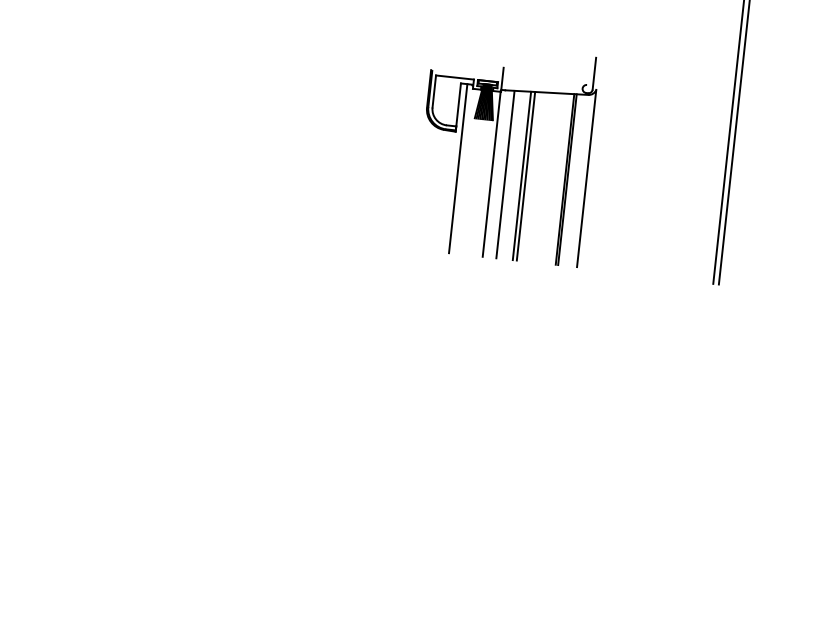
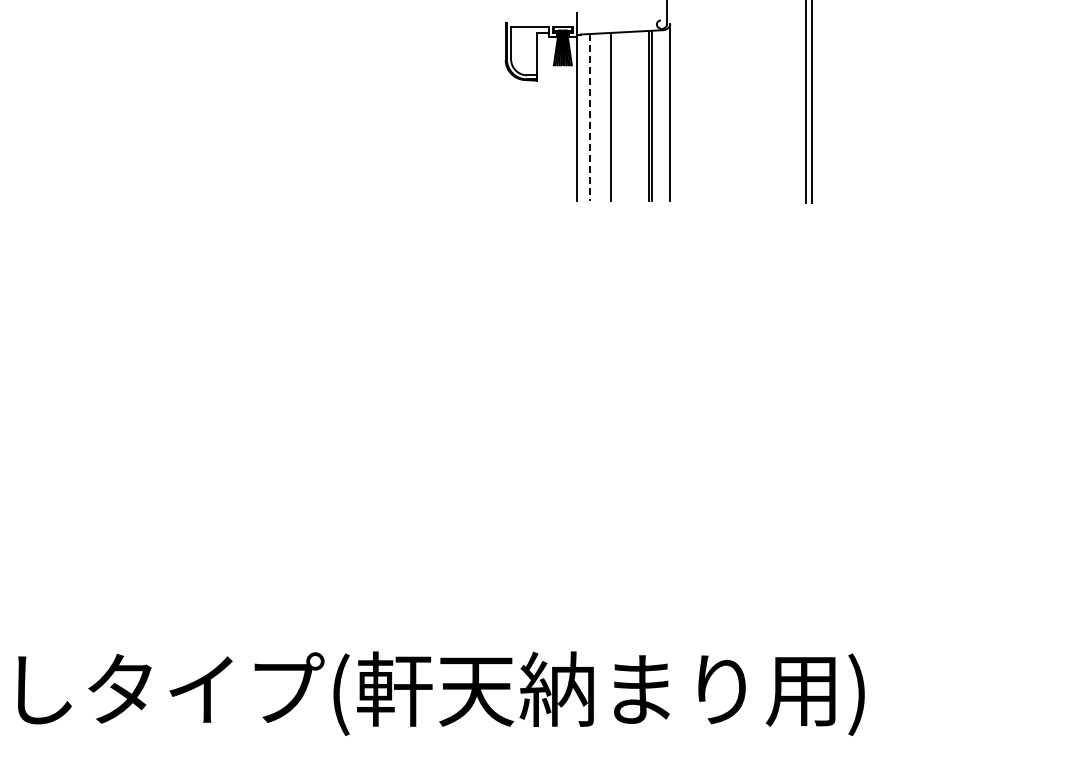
line: (457, 168) -> (542, 116), removed
line: (505, 175) -> (590, 118), solid -> dashed
line: (522, 175) -> (606, 116), removed

